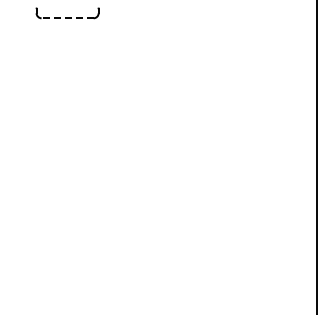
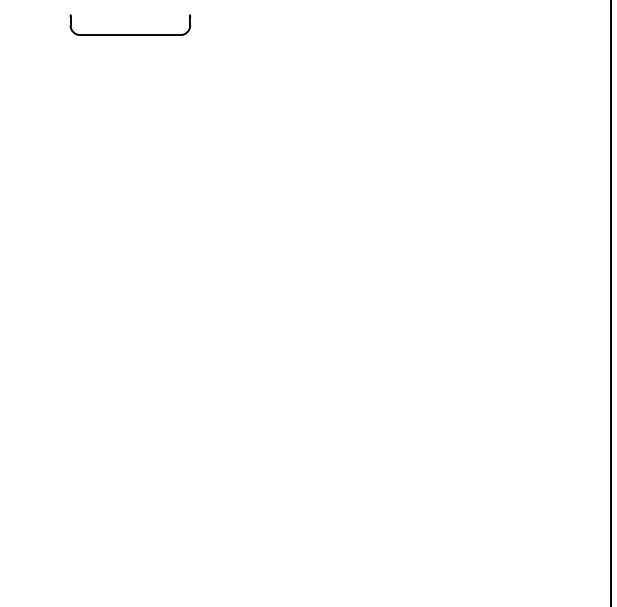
line: (67, 18) -> (130, 35), dashed -> solid

